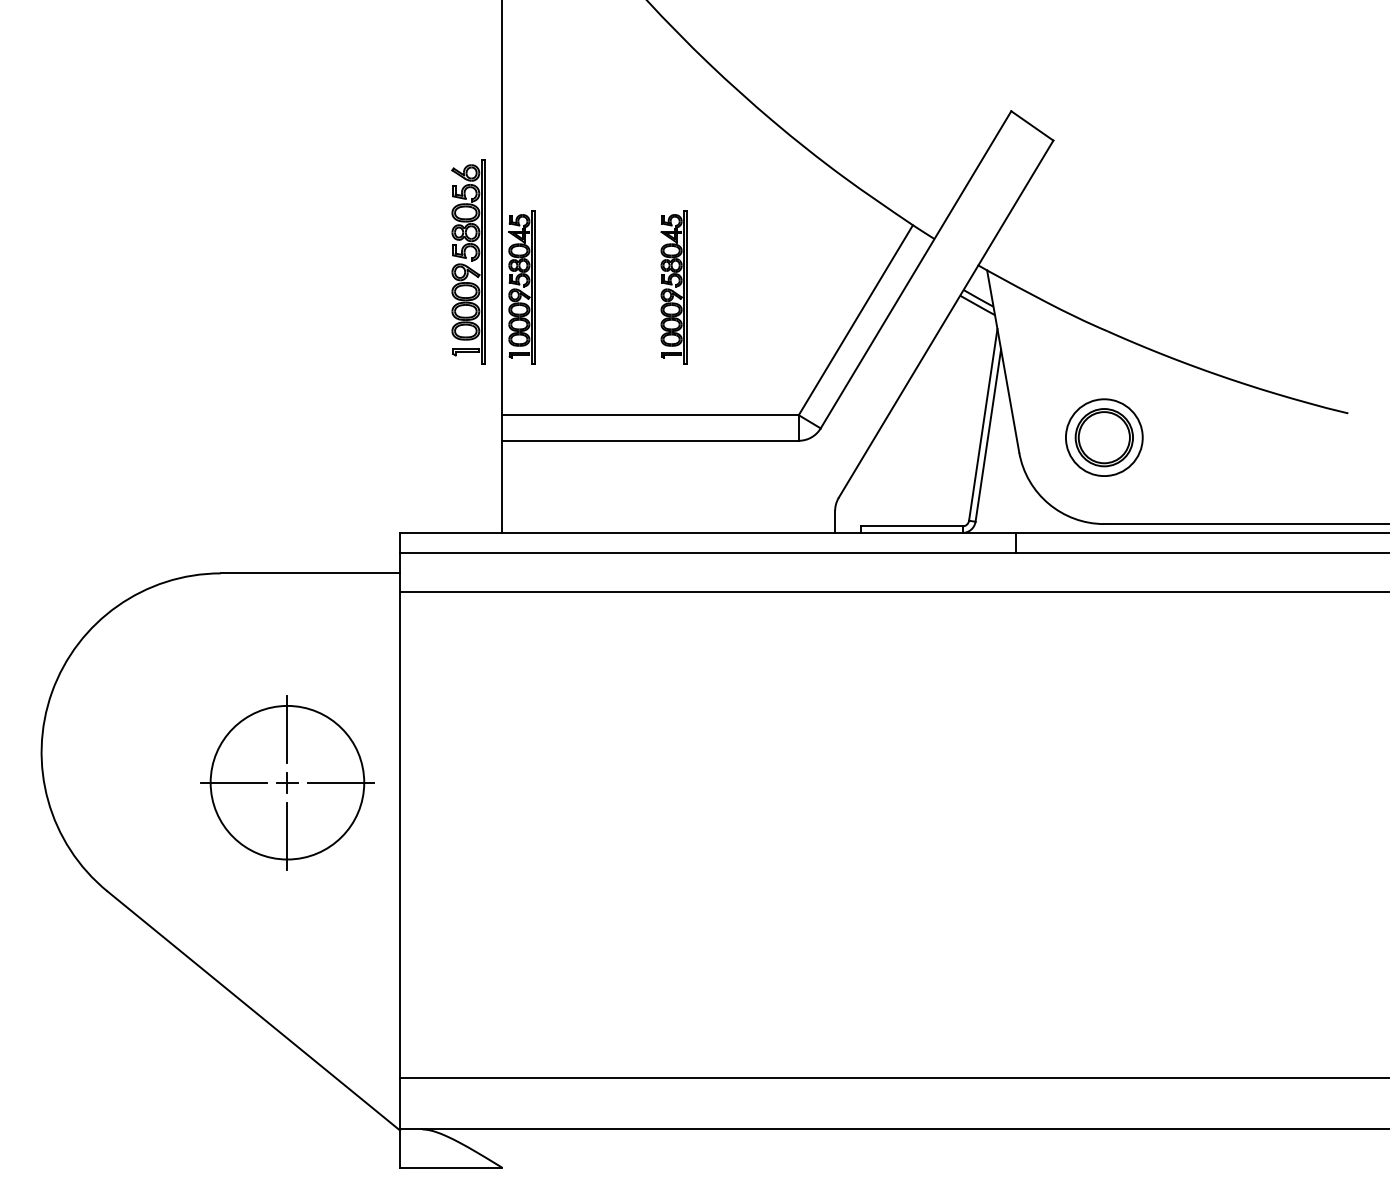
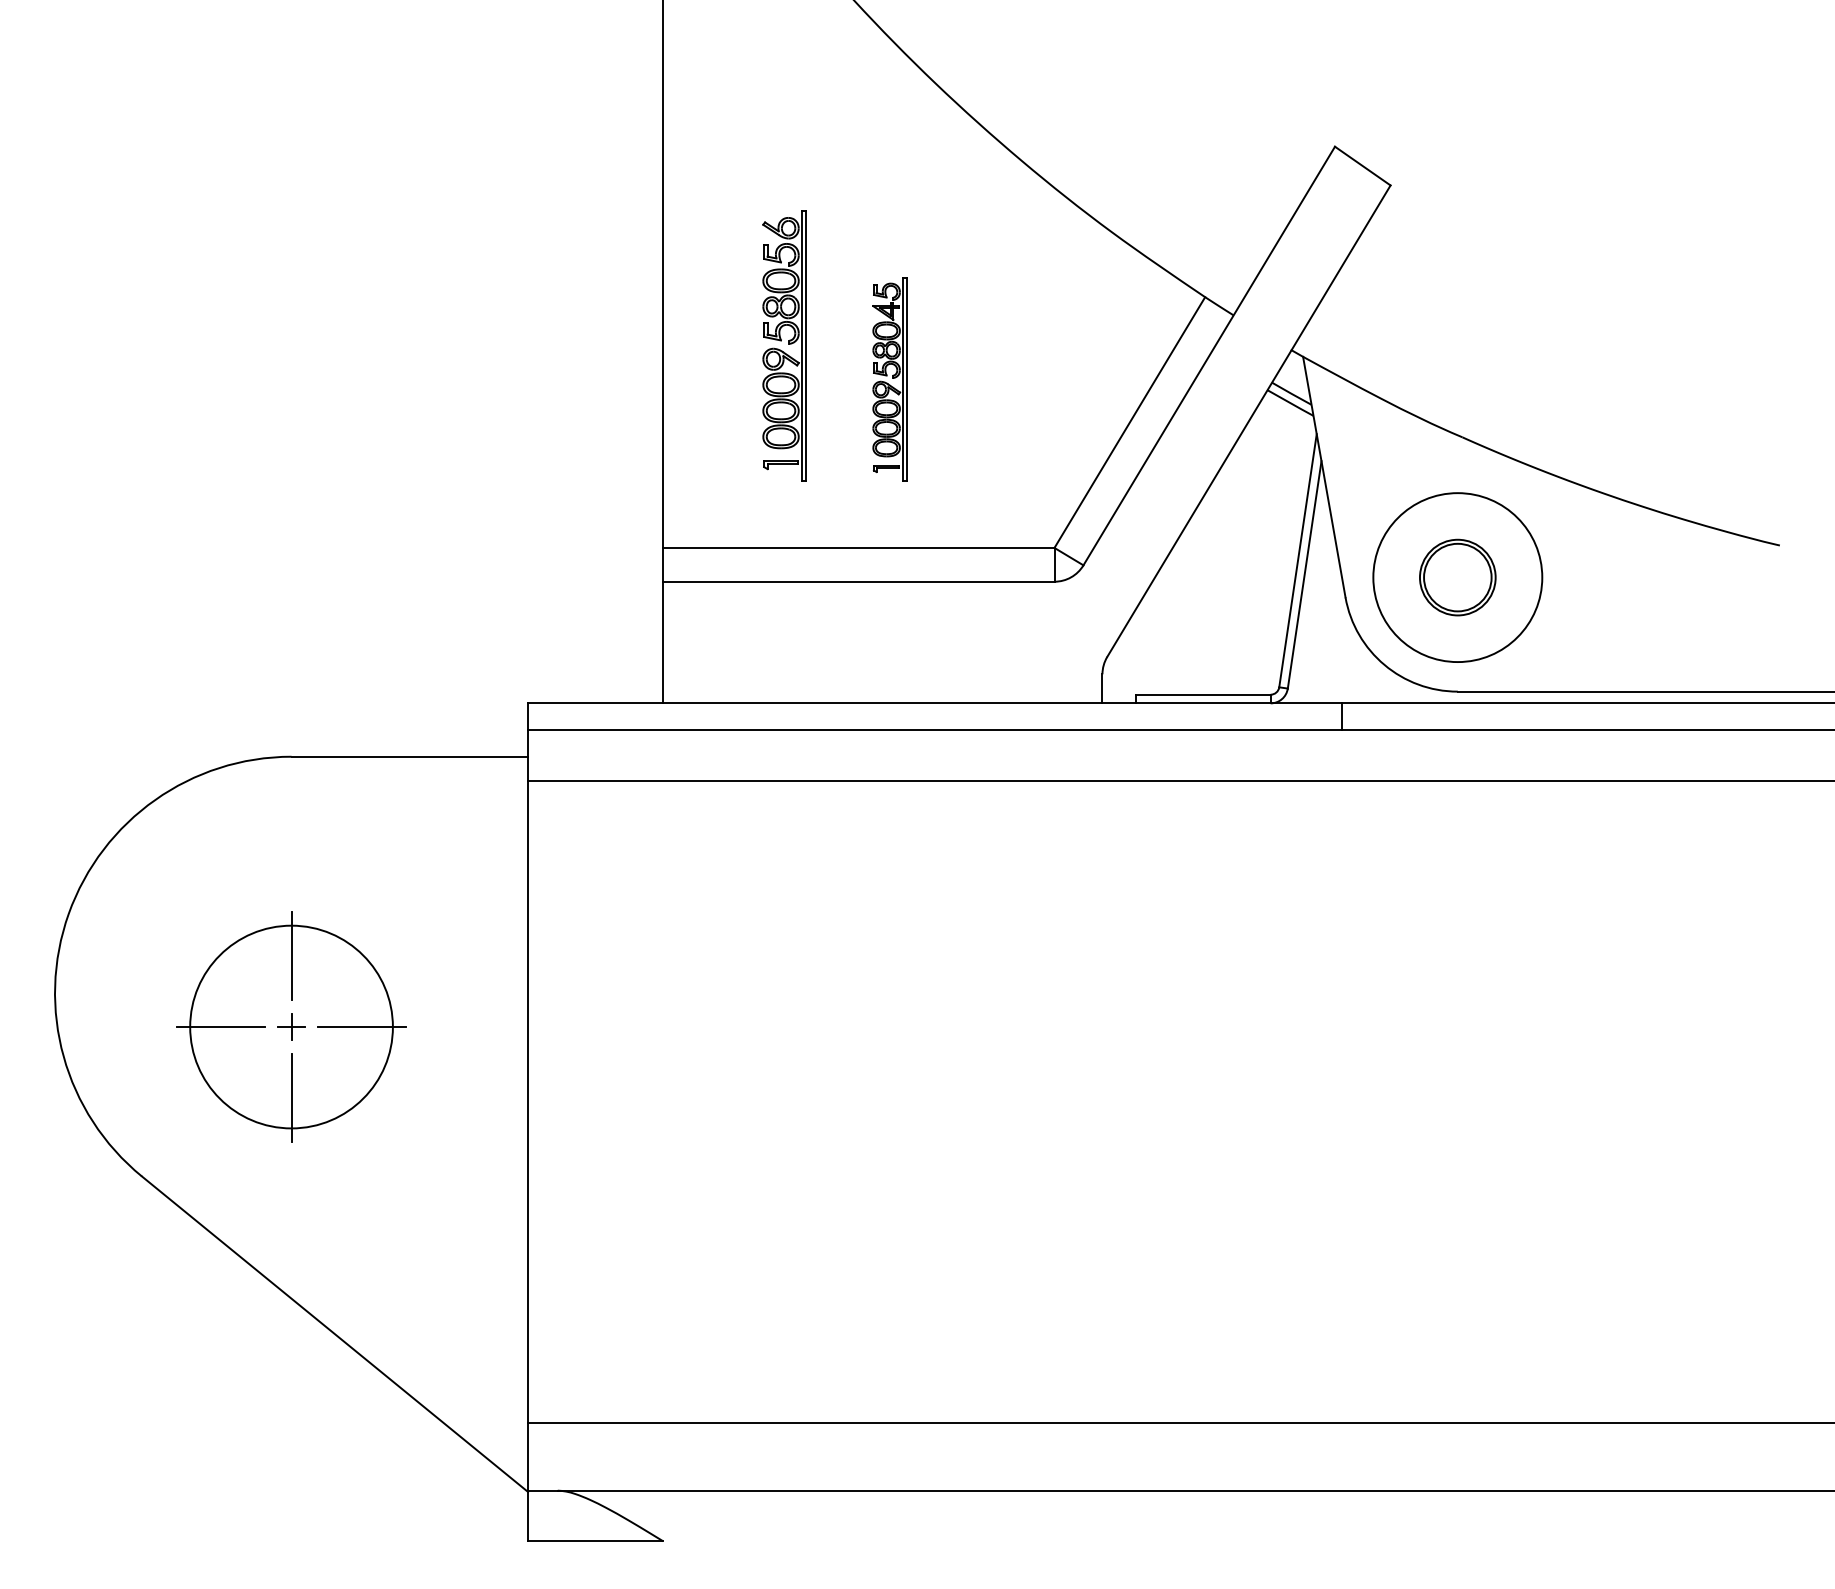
part: (468, 261) -> (784, 345), moved
part: (521, 287) -> (688, 379), removed
circle: (1104, 437) -> (1457, 577), size x1.67
part: (287, 782) -> (291, 1026), moved

